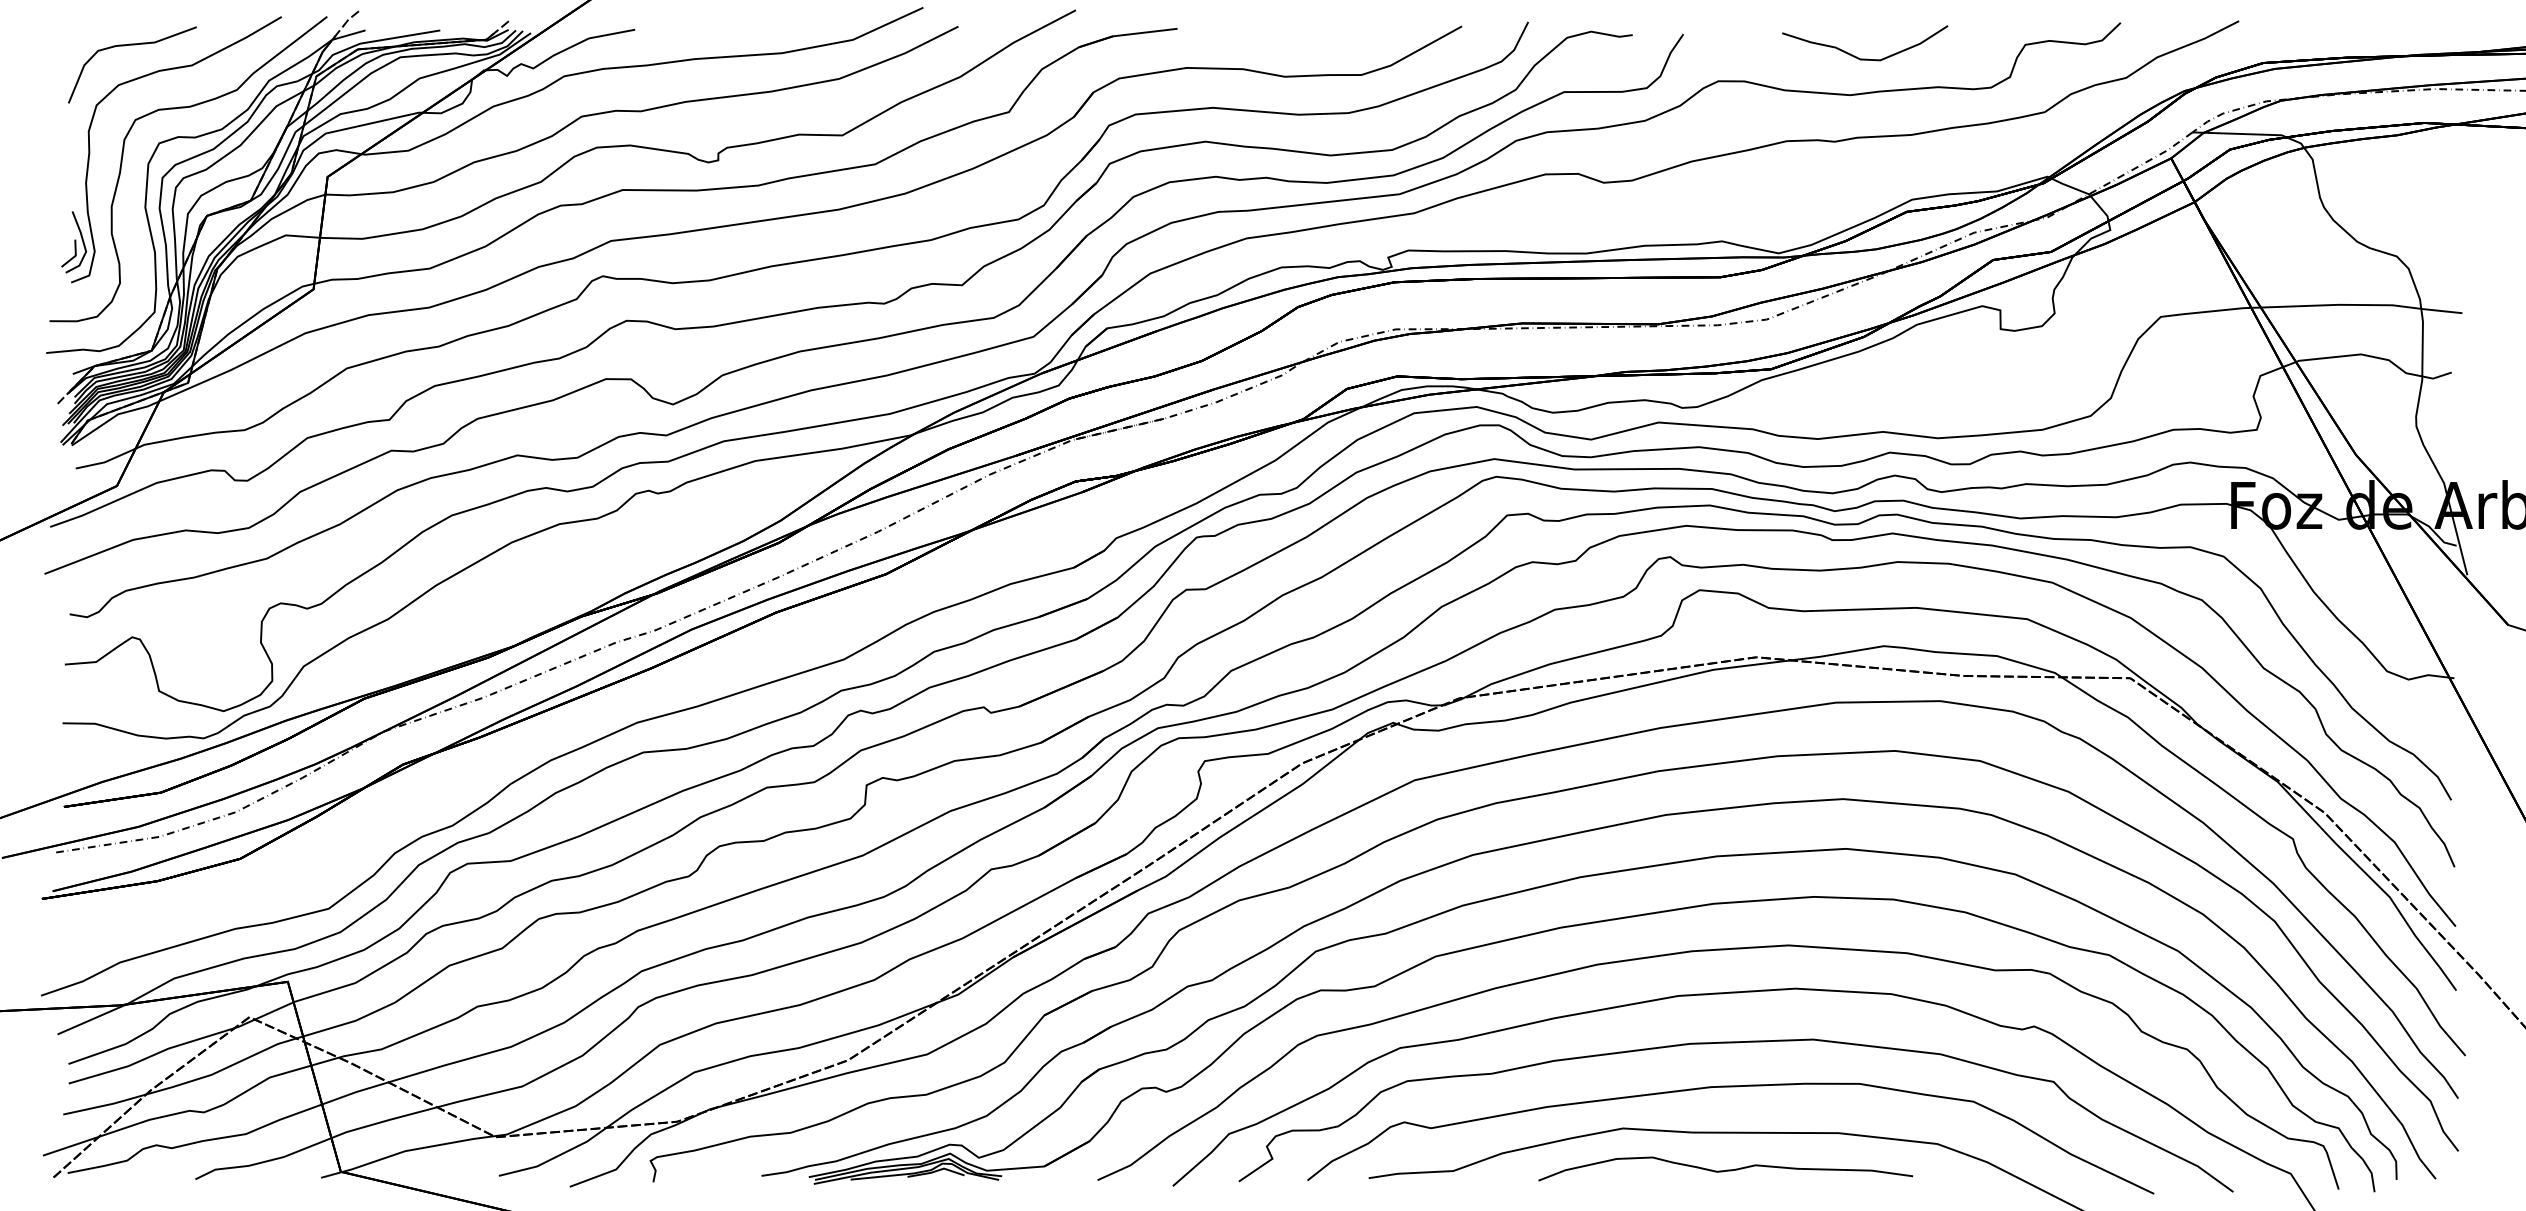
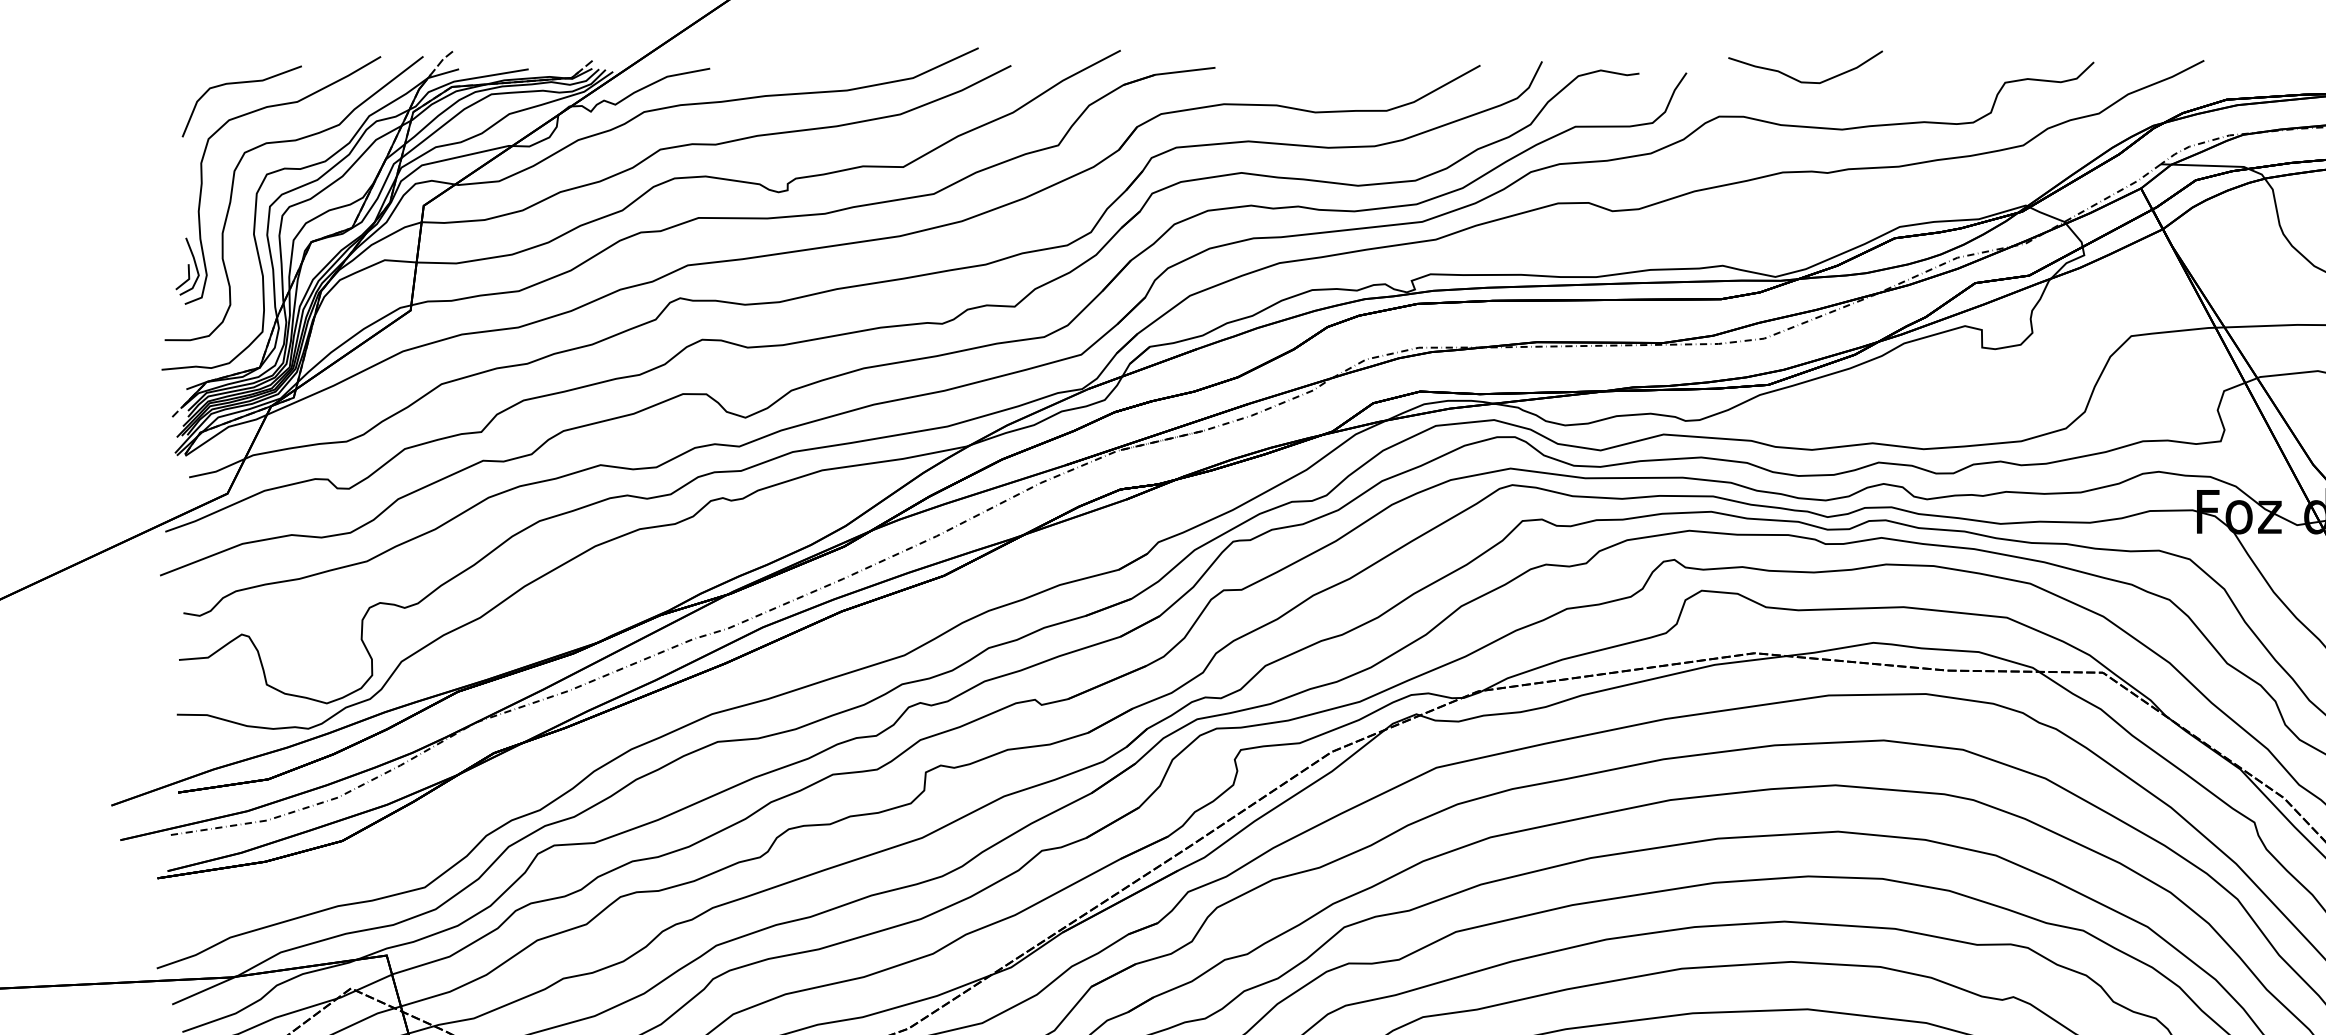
curve: (1865, 58) -> (1805, 81), moved

